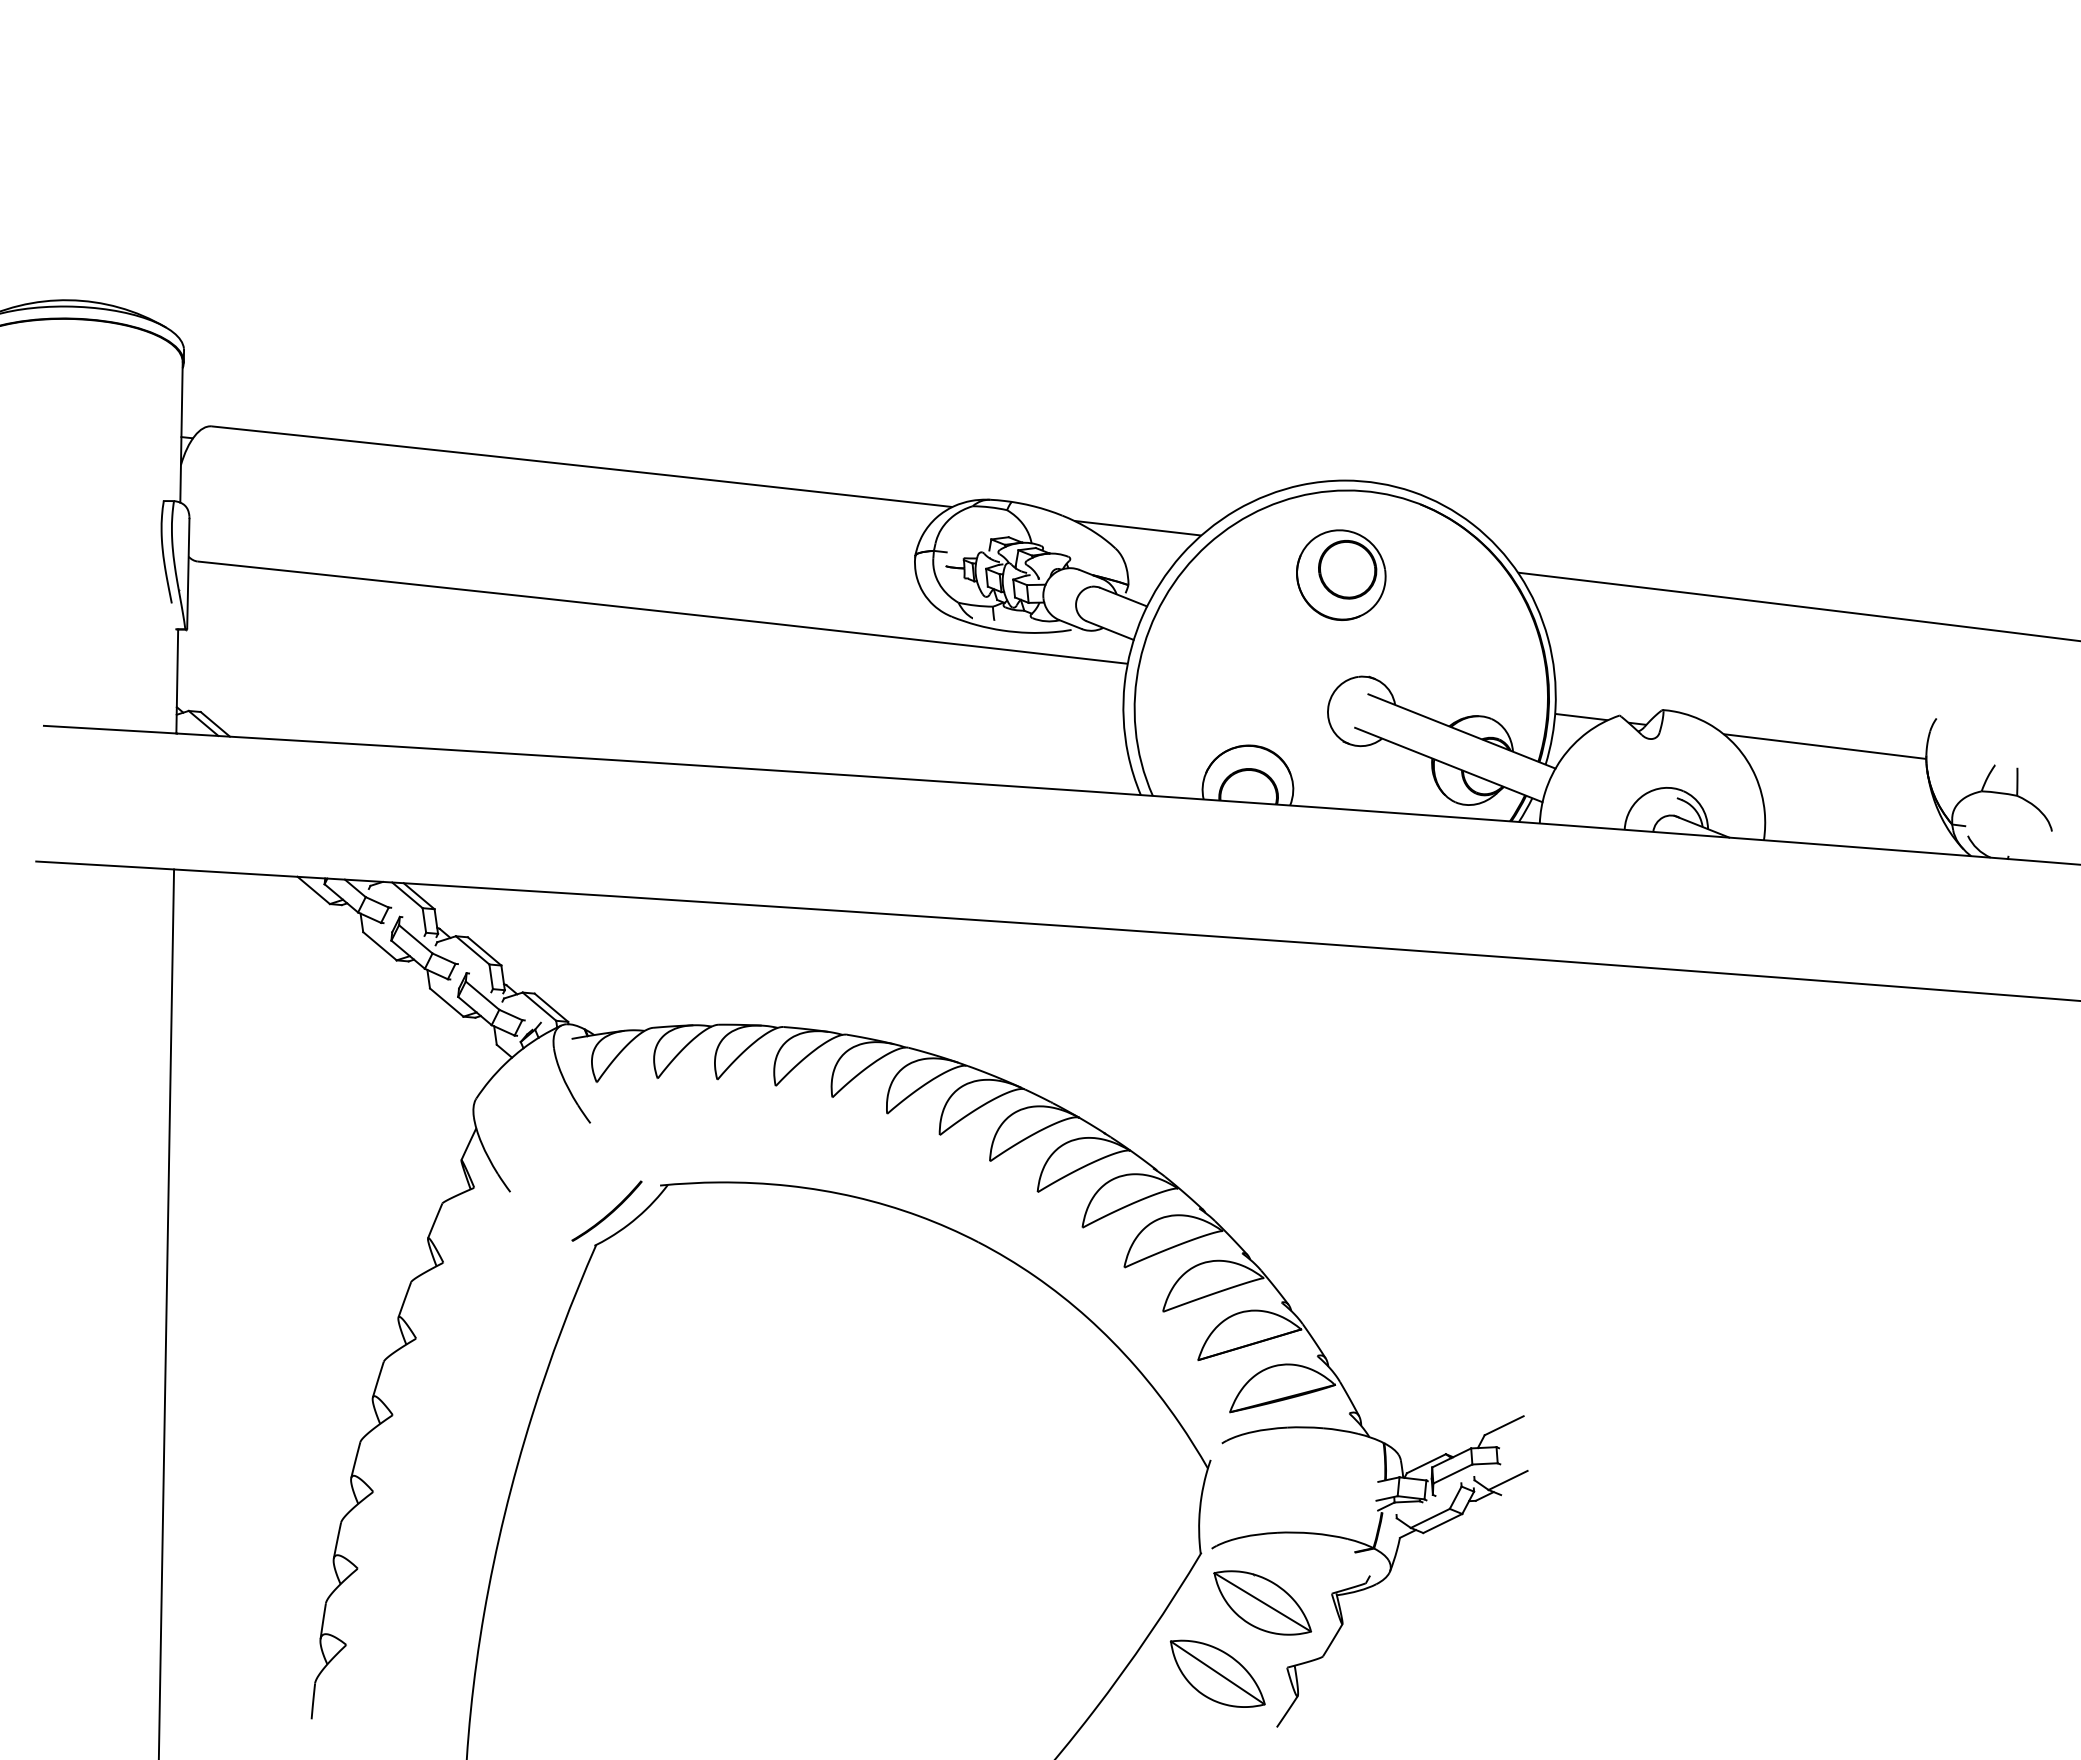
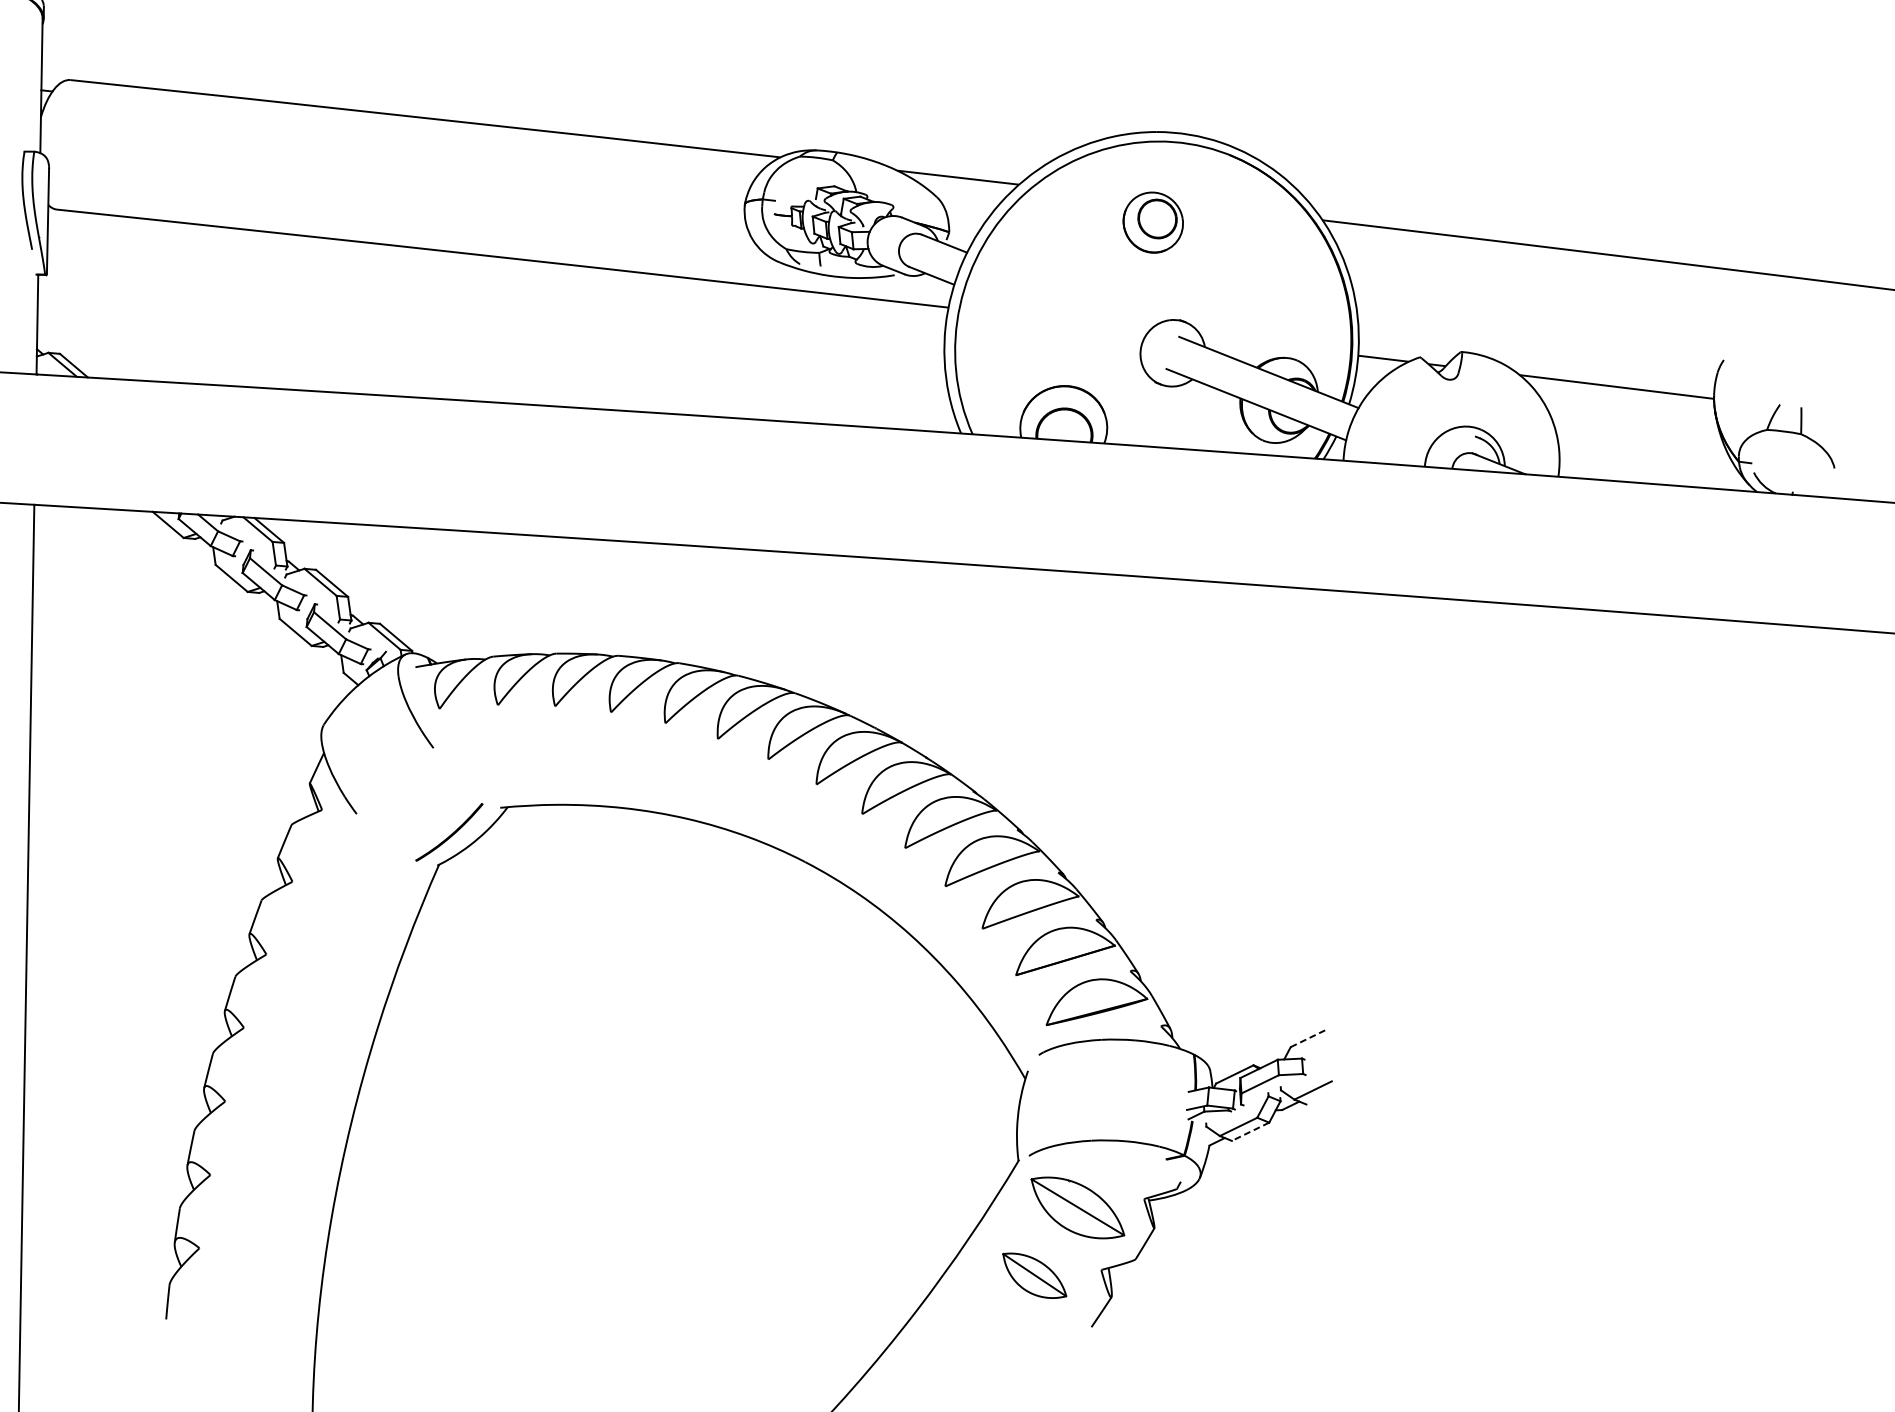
part: (1341, 574) -> (1153, 222), size x0.7
line: (1504, 1425) -> (1309, 1037), solid -> dashed
line: (1442, 1523) -> (1250, 1131), solid -> dashed
part: (1217, 1673) -> (1034, 1275), size x0.7

